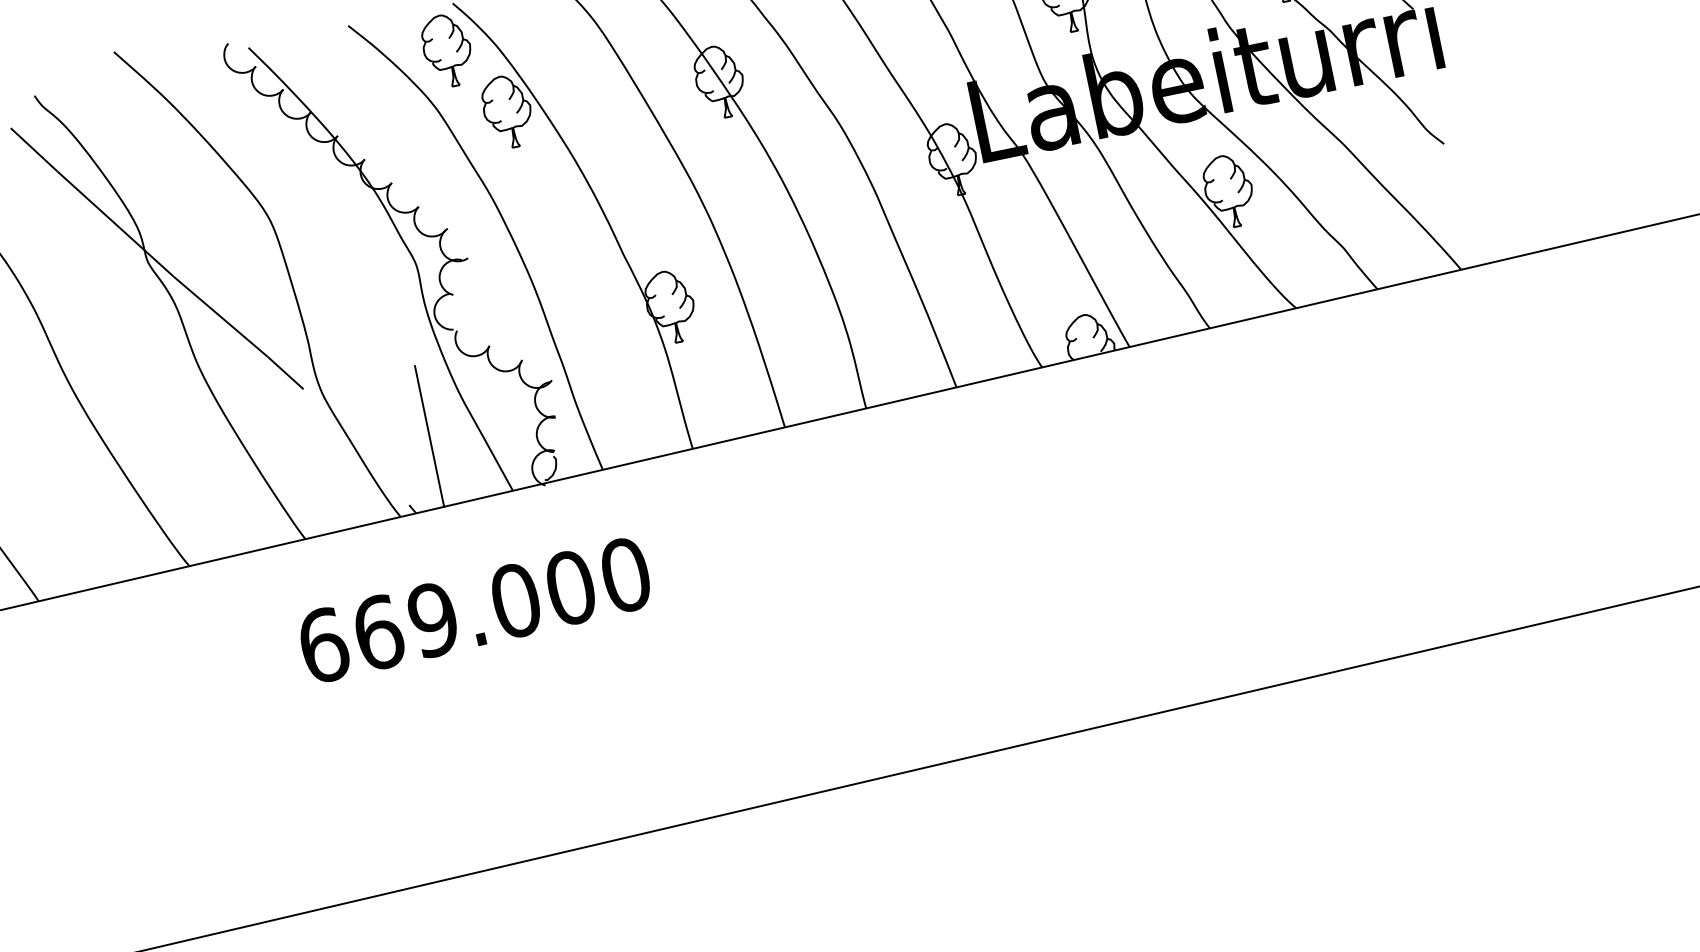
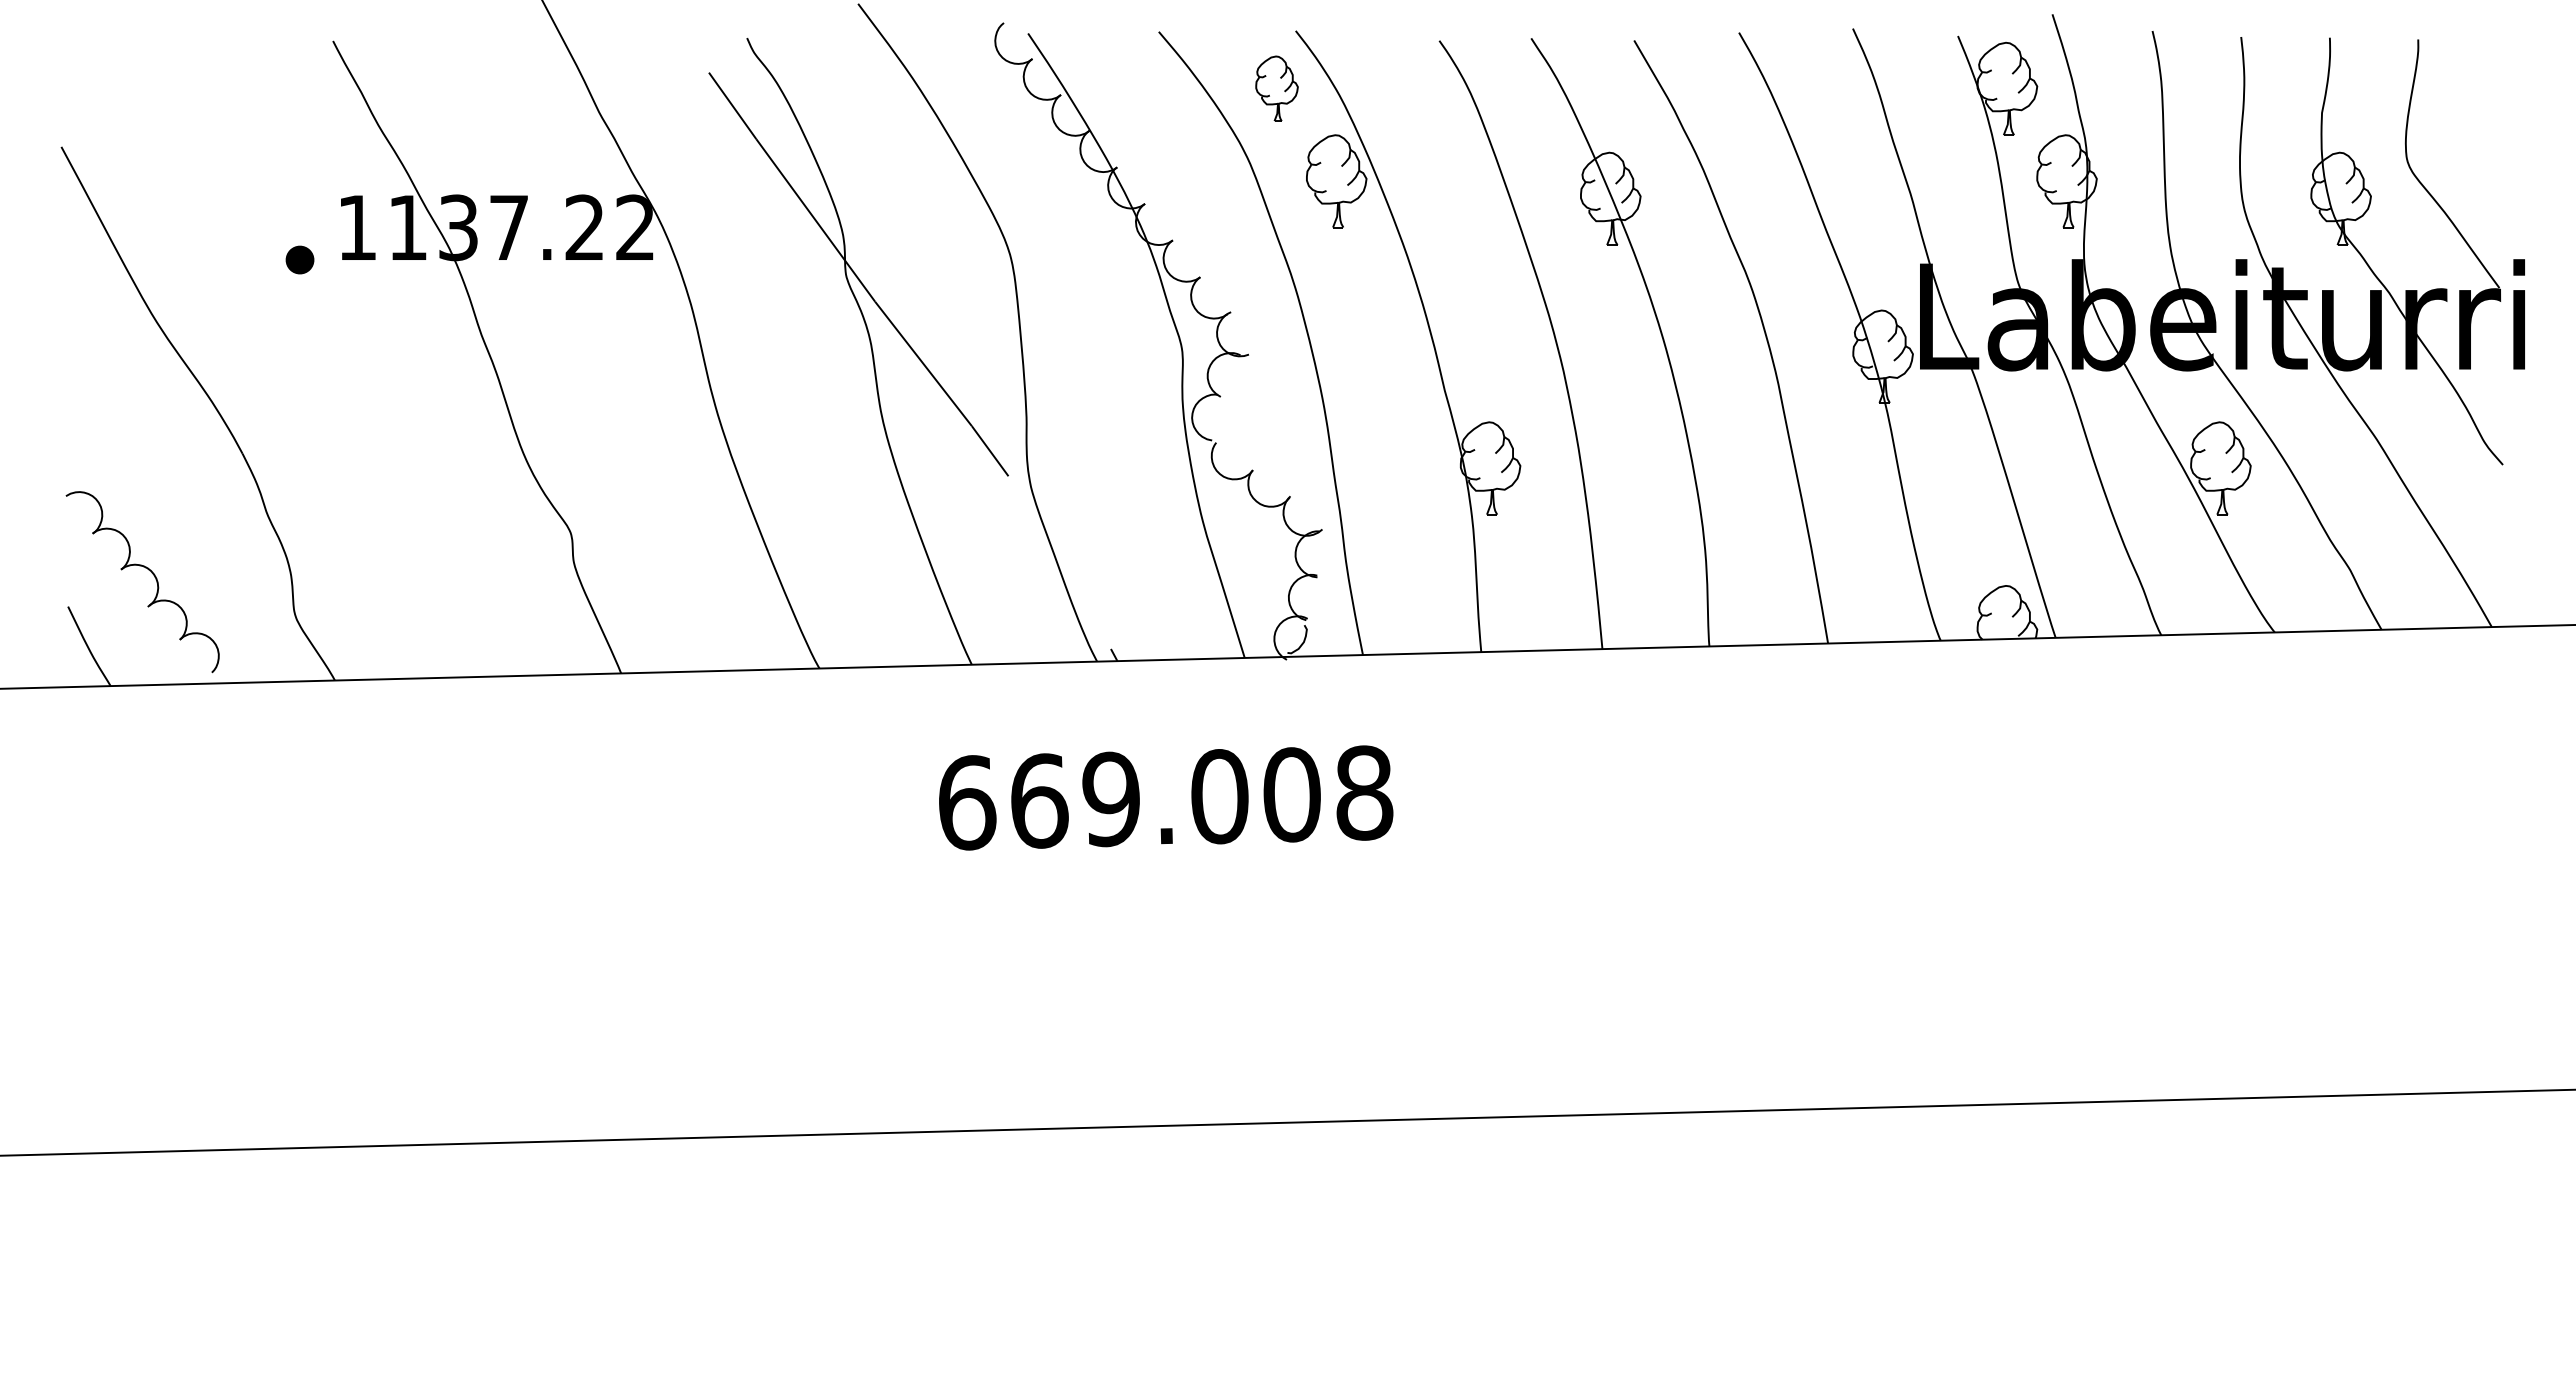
part: (447, 50) -> (1276, 88), size x0.7
line: (429, 436) -> (1154, 568), removed
text: (625, 574) -> (1364, 792), 669.000 -> 669.008

